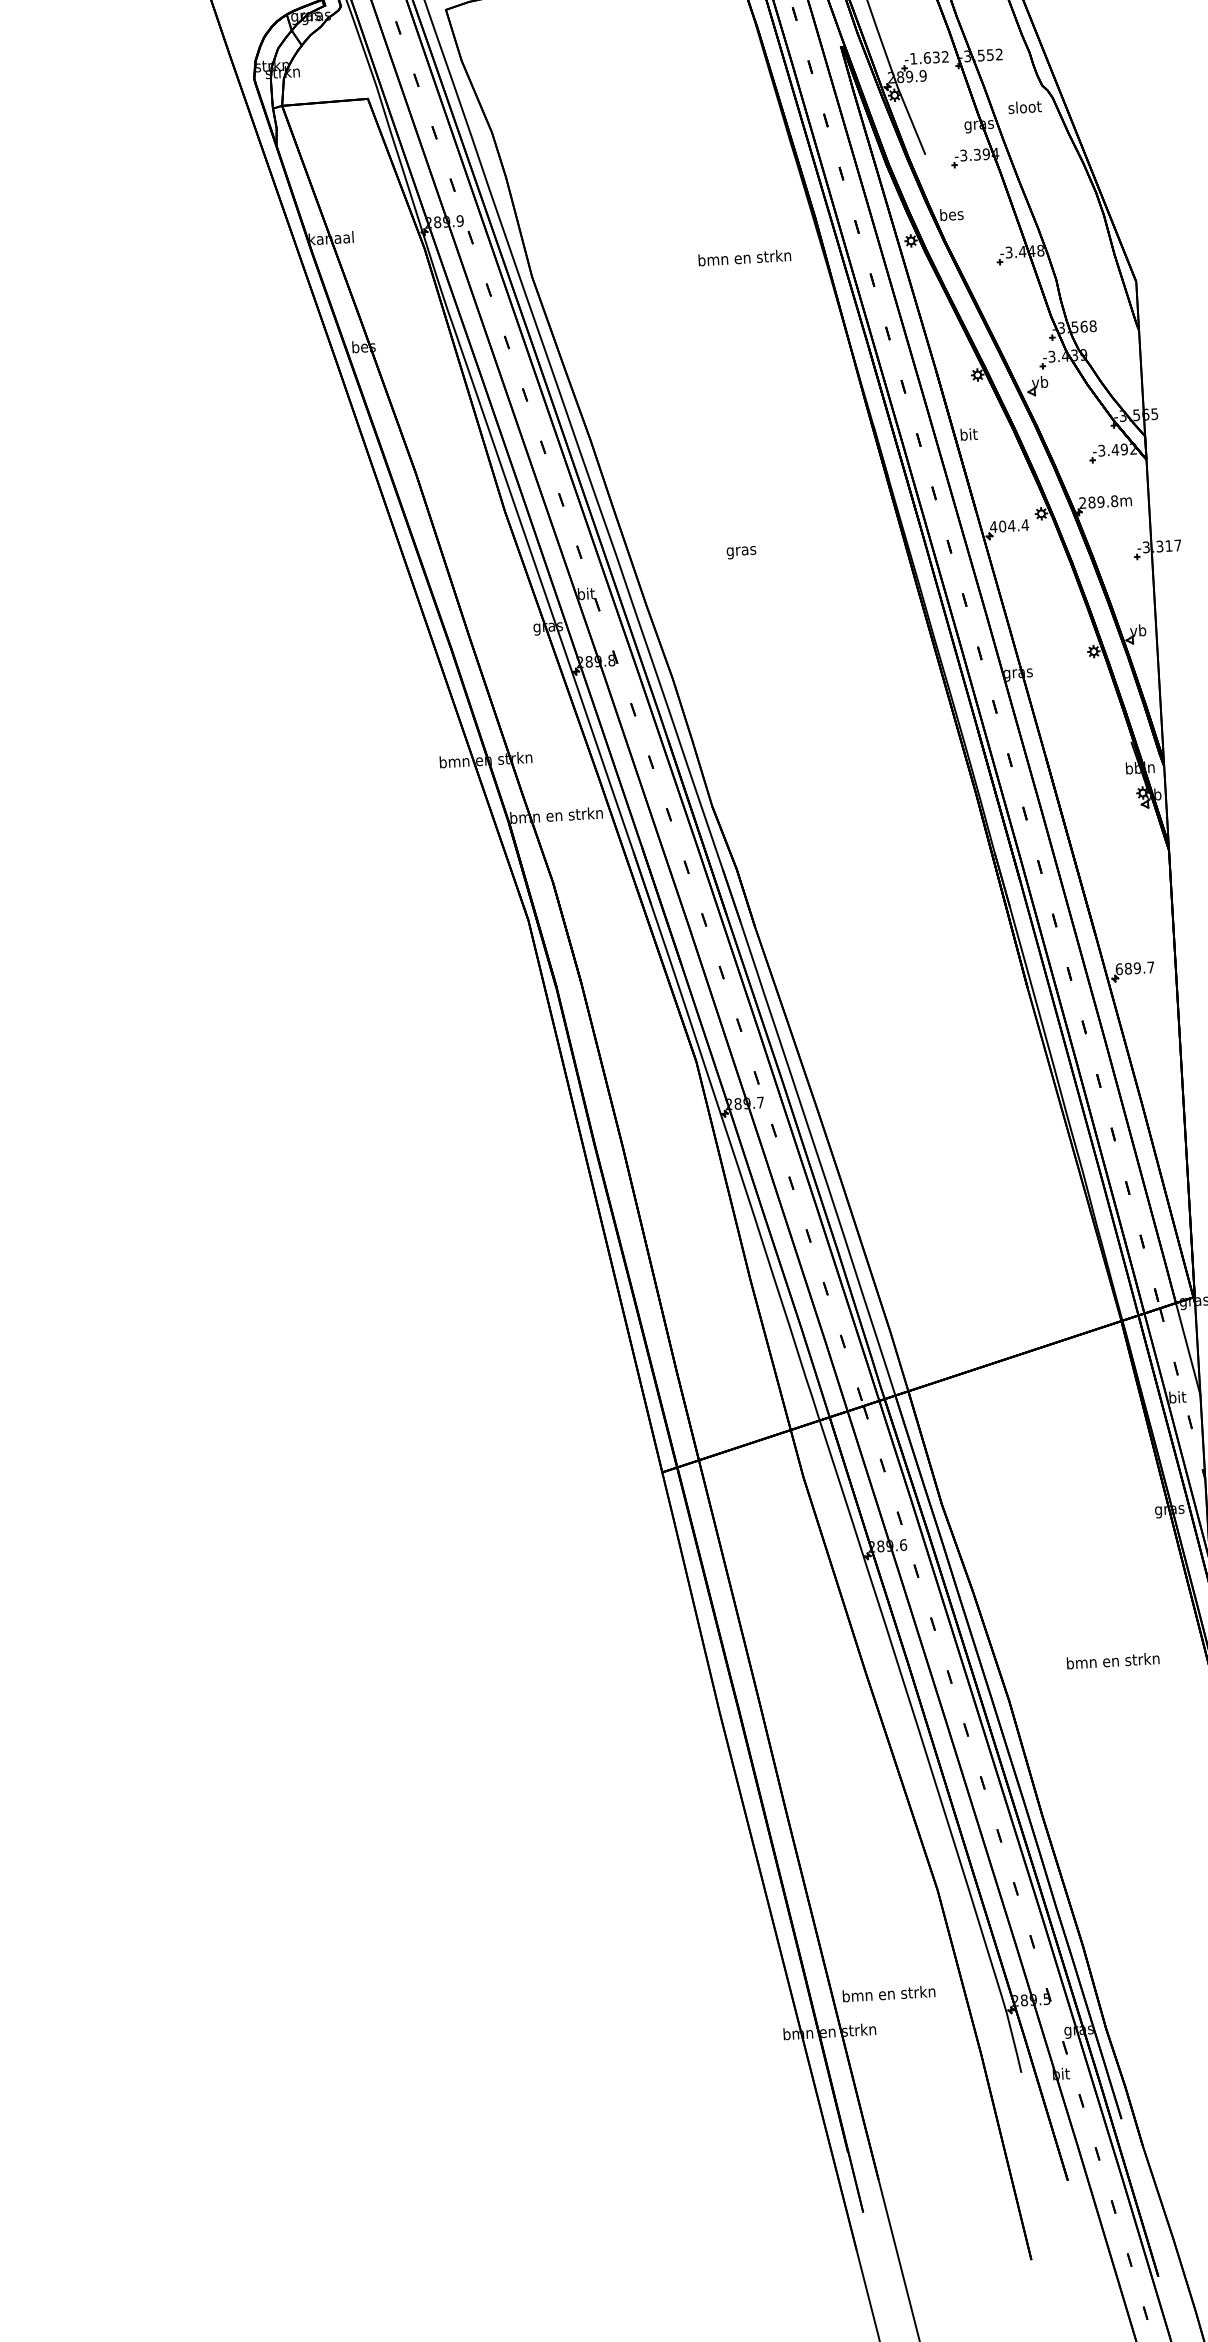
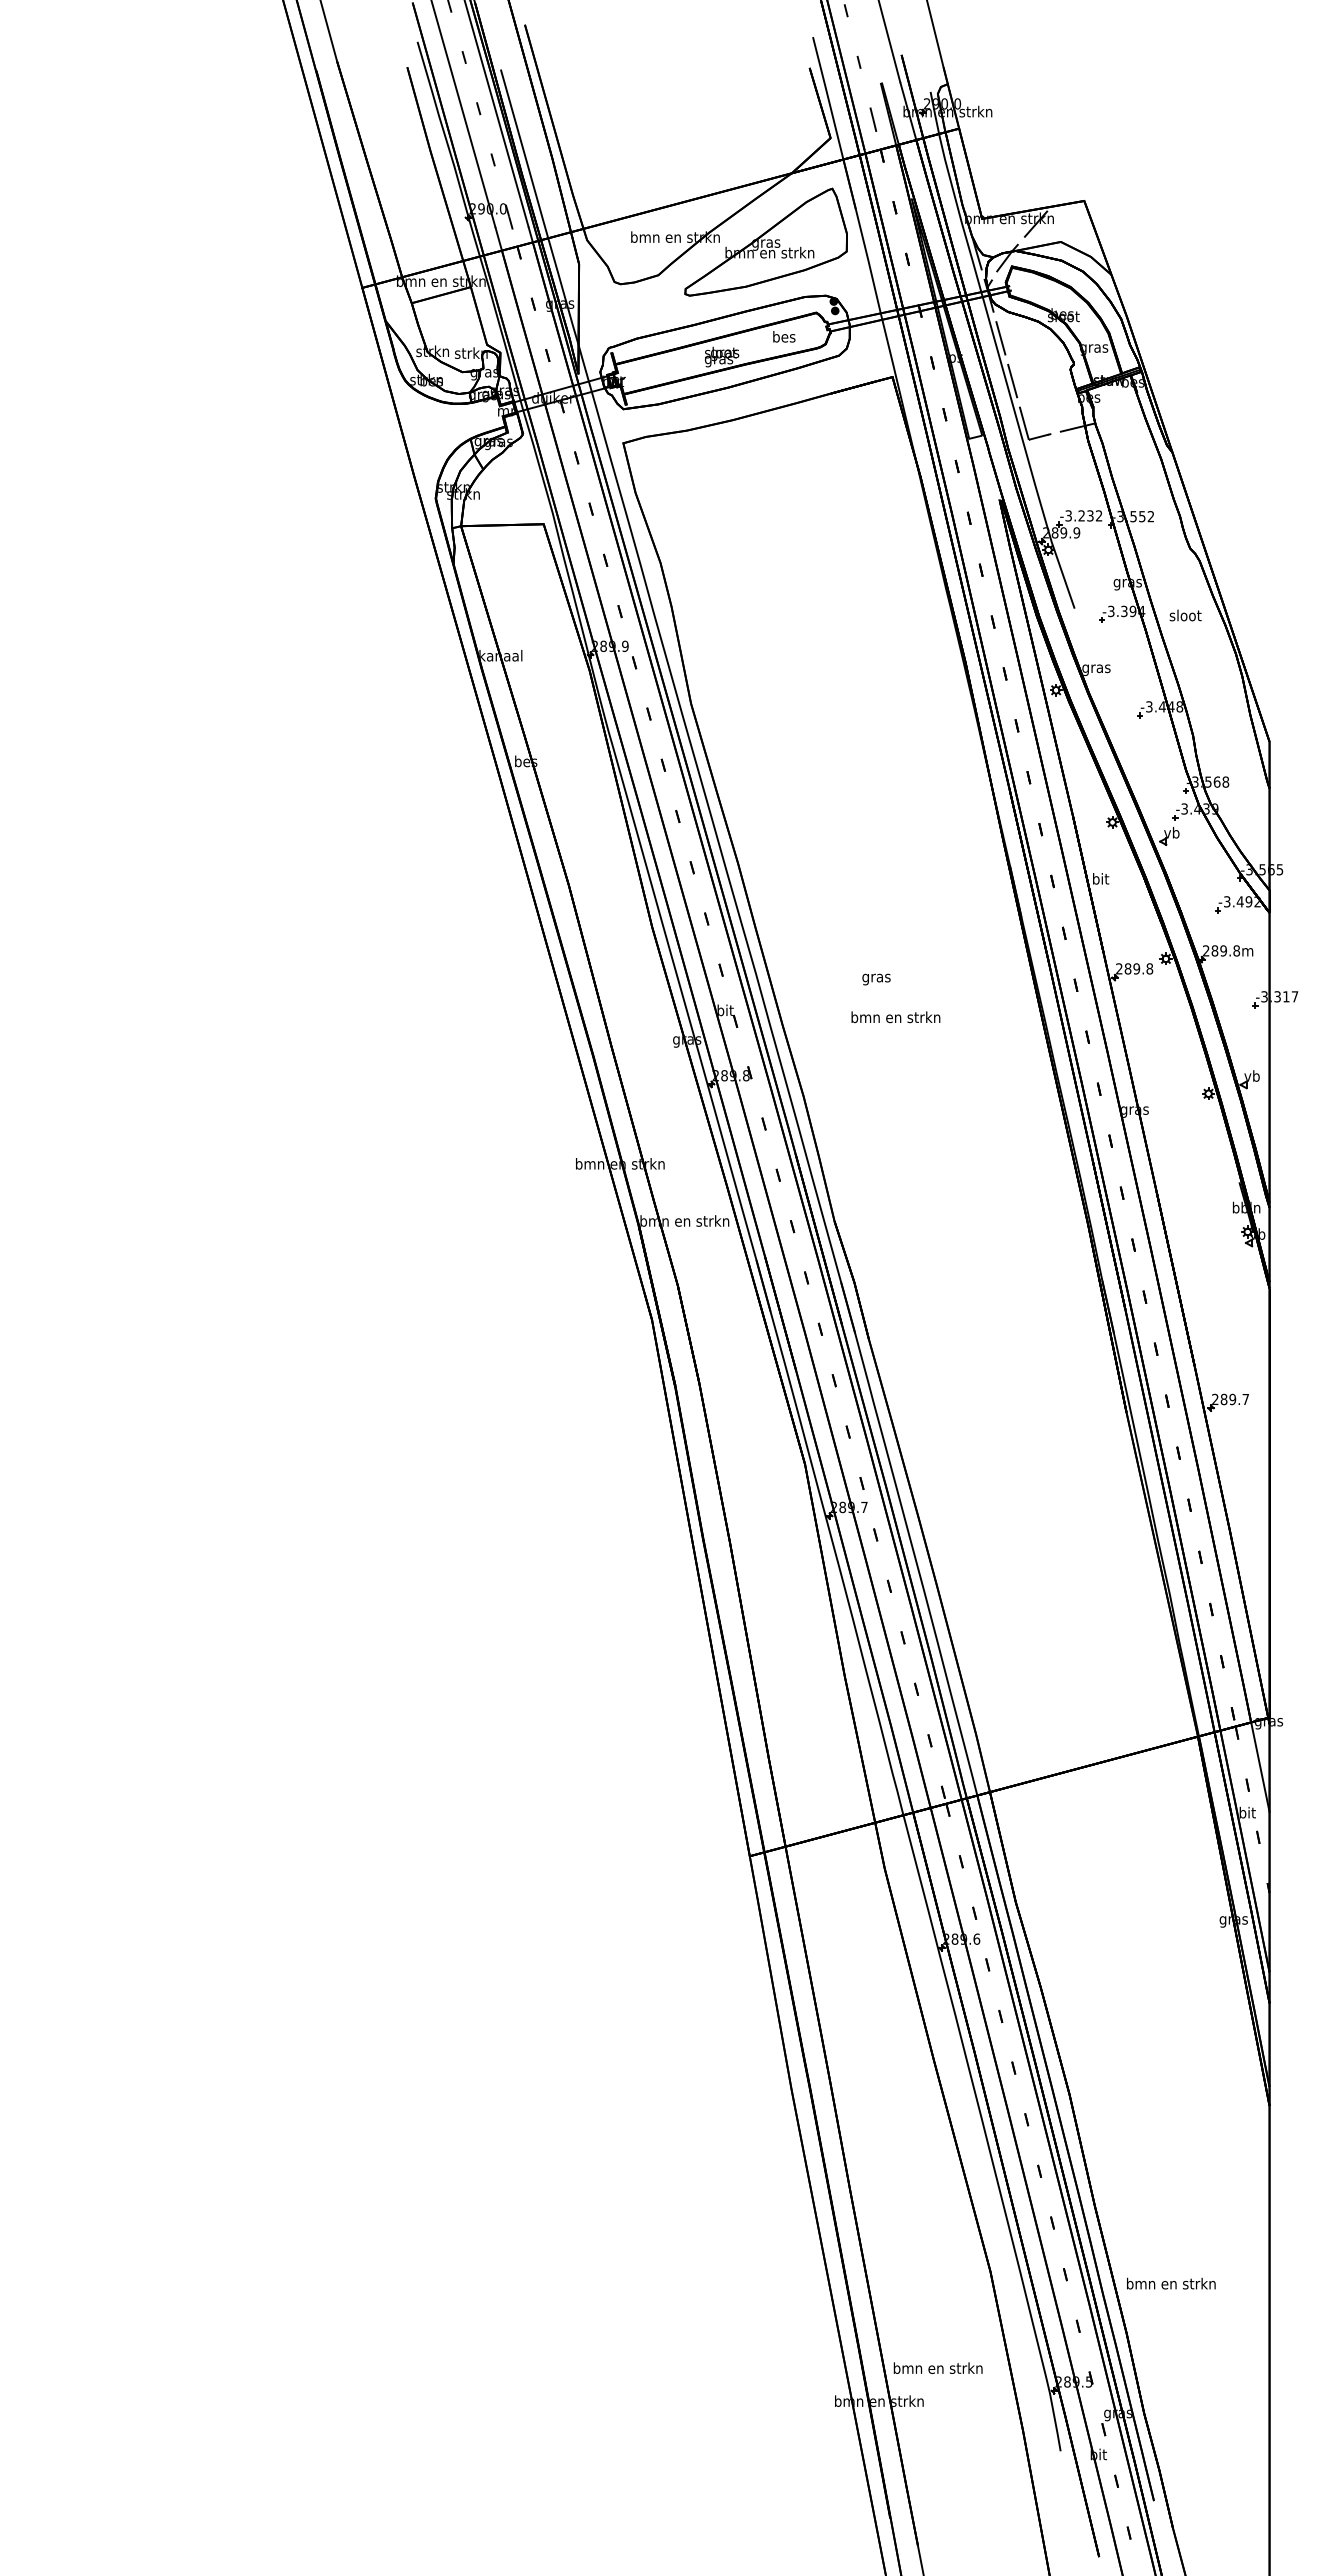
text: (920, 57) -> (1075, 515), -1.632 -> -3.232
text: (1024, 107) -> (1185, 615), moved
text: (951, 215) -> (1096, 668), bes -> gras
text: (744, 258) -> (895, 1017), moved
text: (1009, 525) -> (1134, 968), 404.4 -> 289.8
text: (1119, 969) -> (1215, 1399), 689.7 -> 289.7
text: (1113, 1660) -> (1171, 2283), moved

